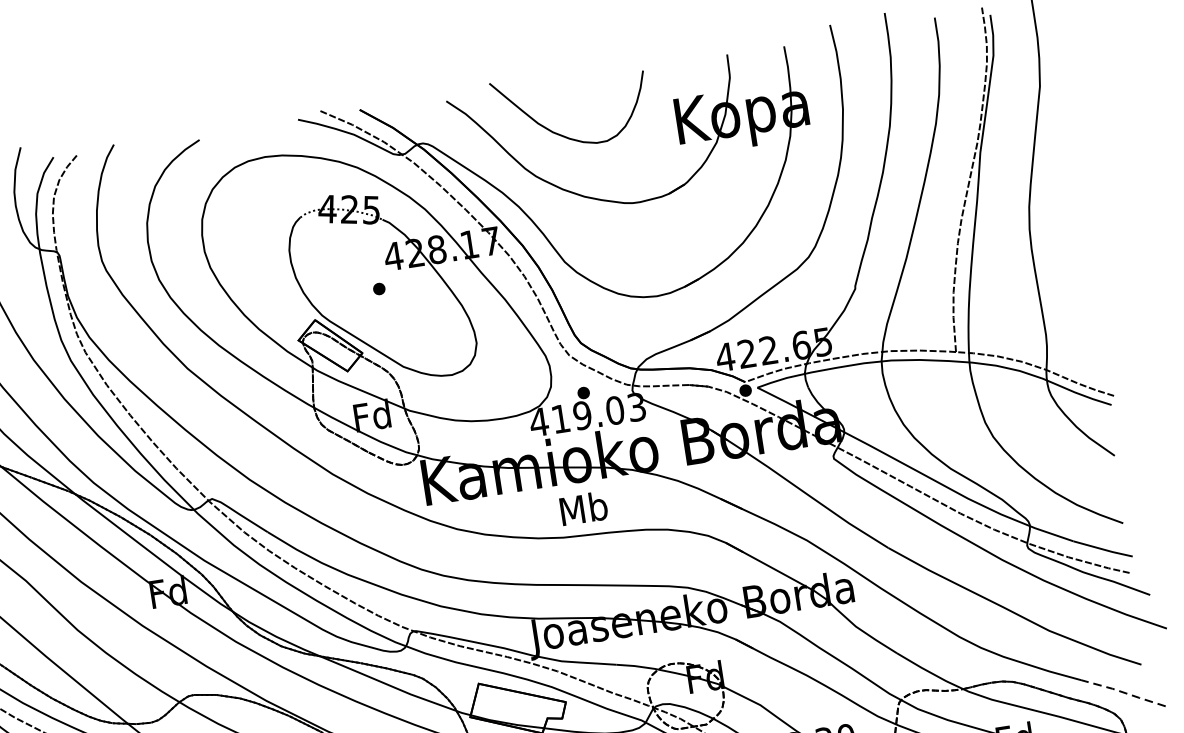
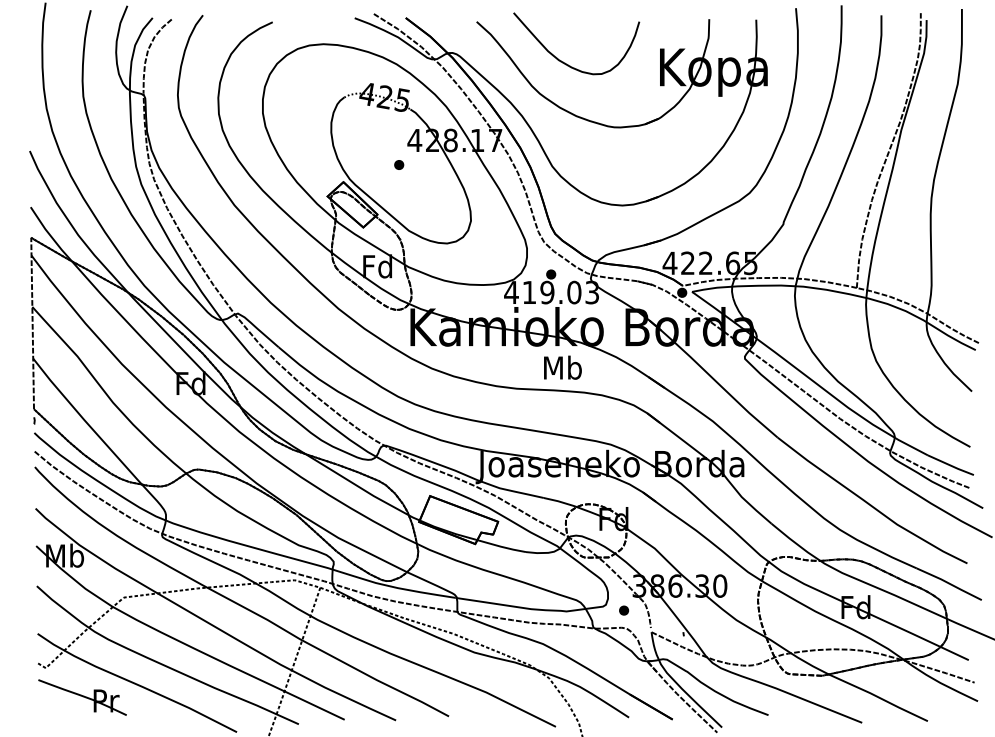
text: (583, 508) -> (562, 367), moved
line: (1123, 692) -> (949, 583), dashed -> solid

